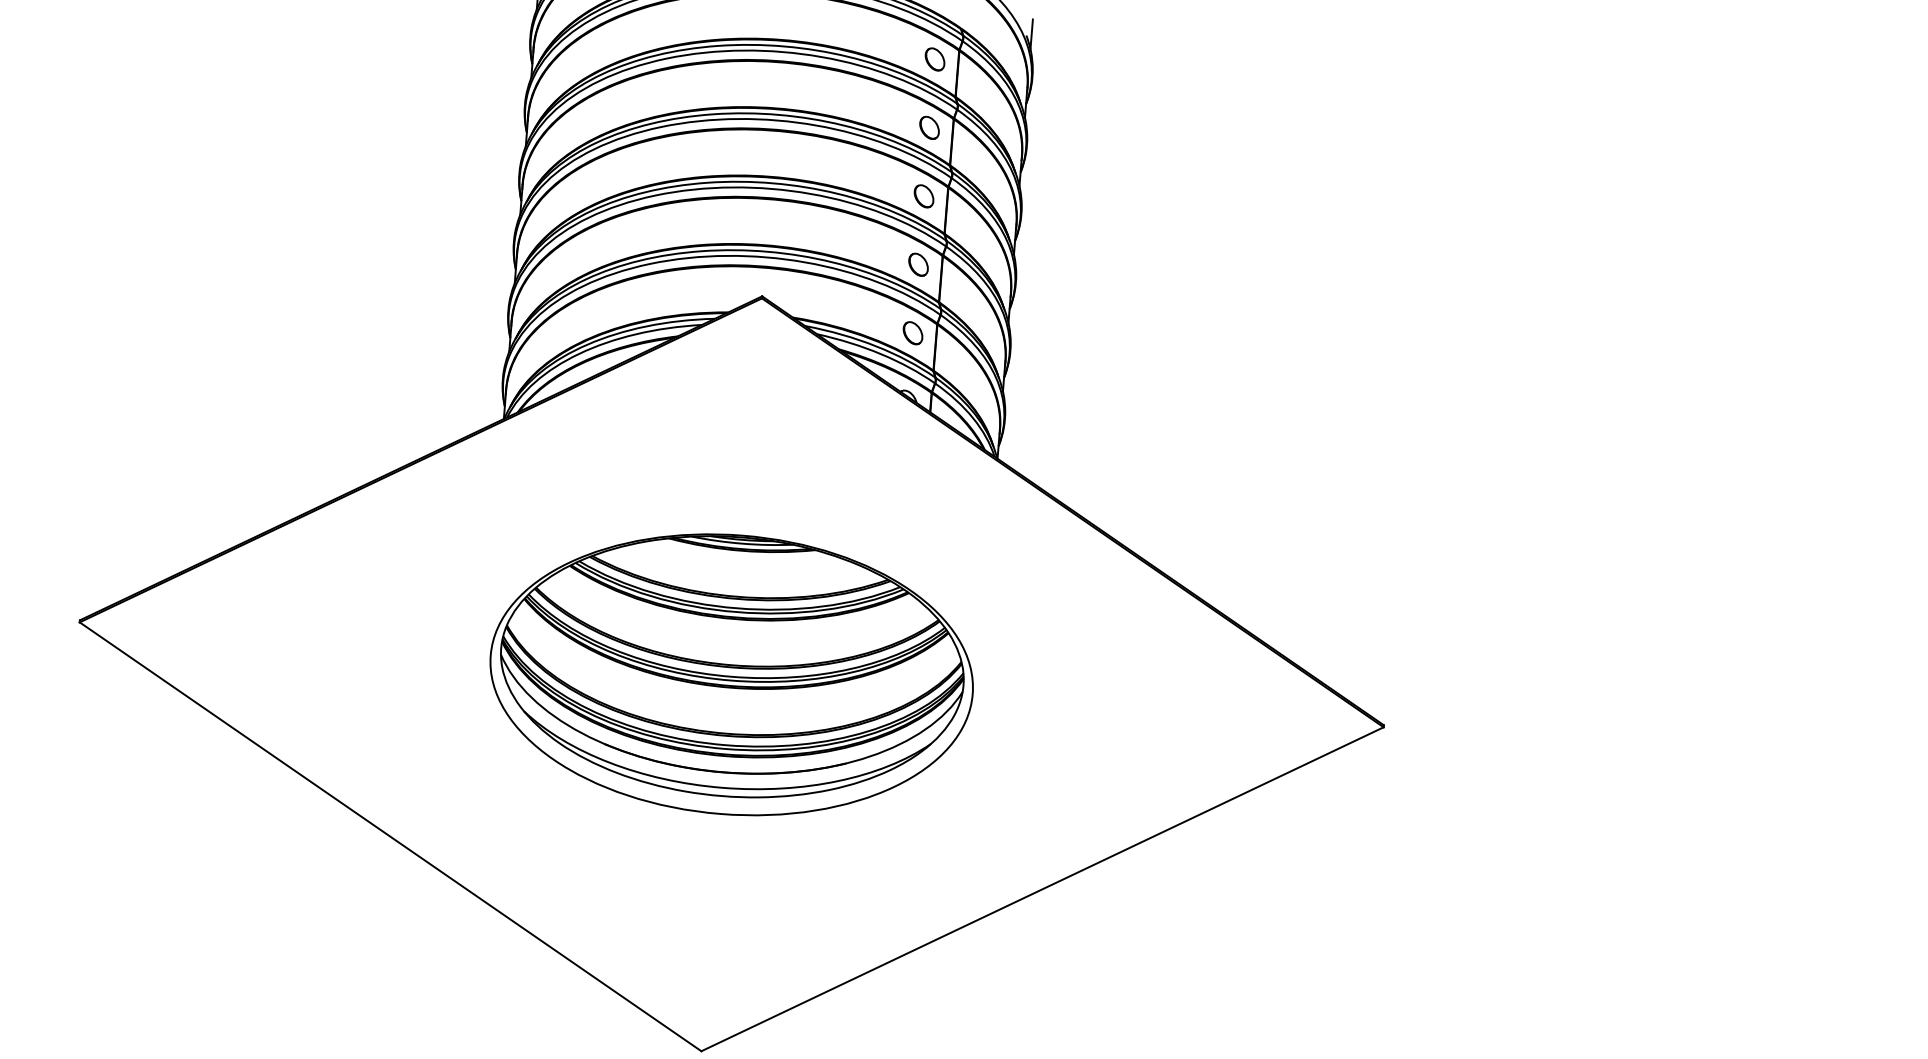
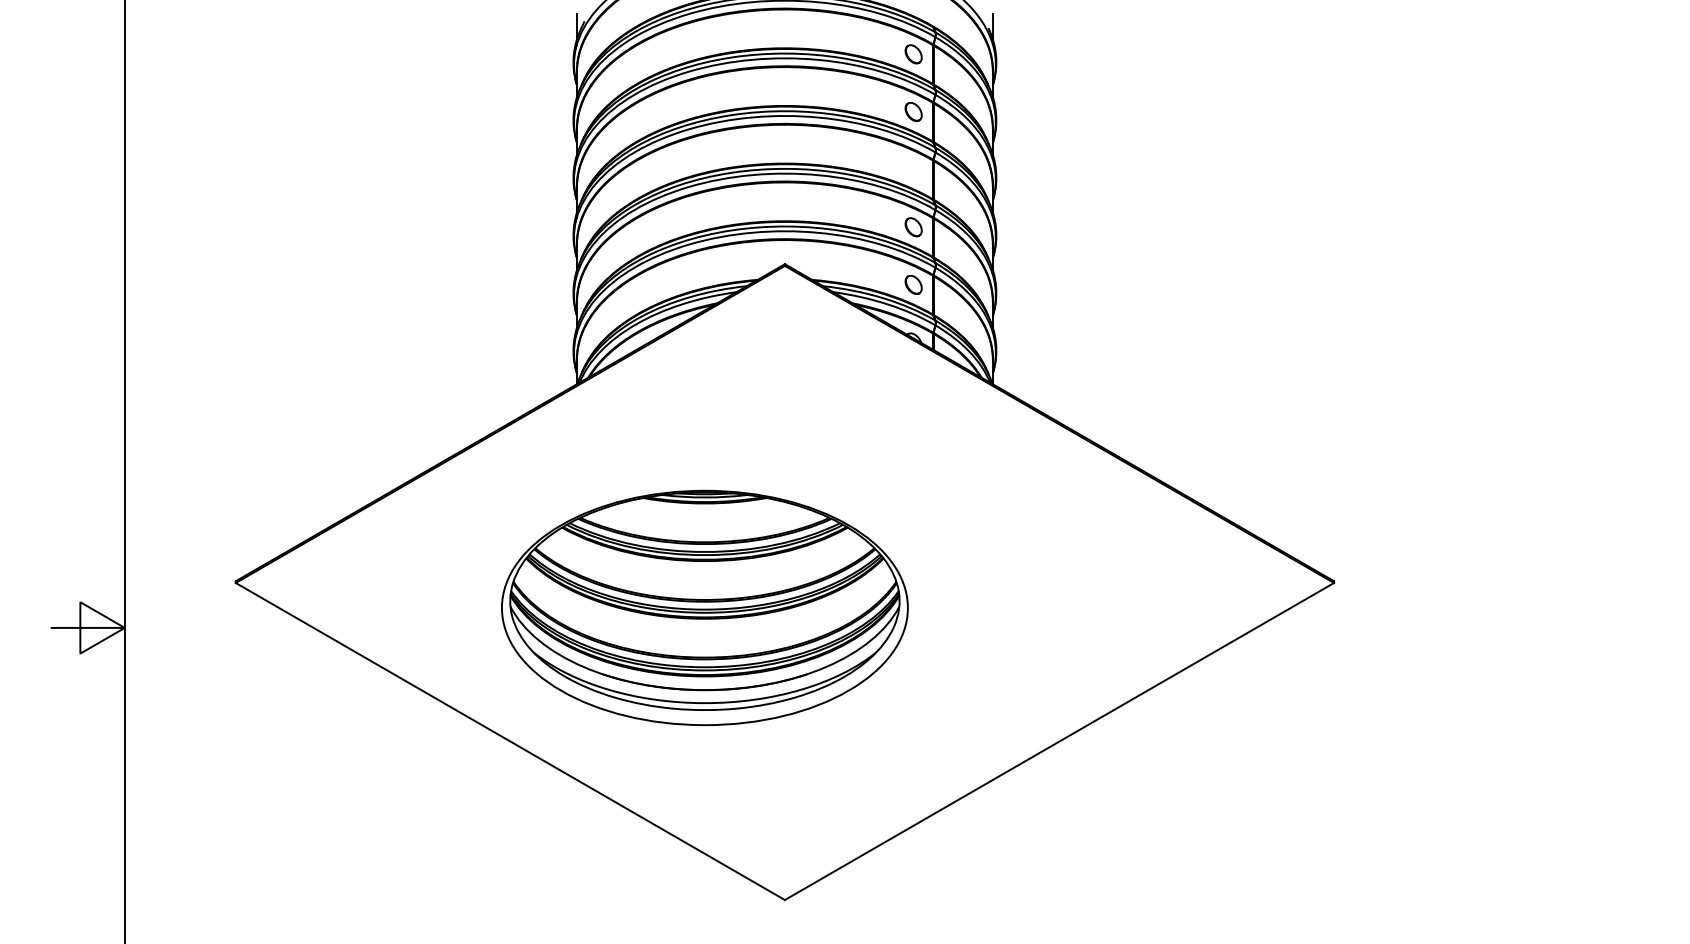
part: (923, 196) -> (913, 169), removed
part: (731, 674) -> (704, 607), moved

